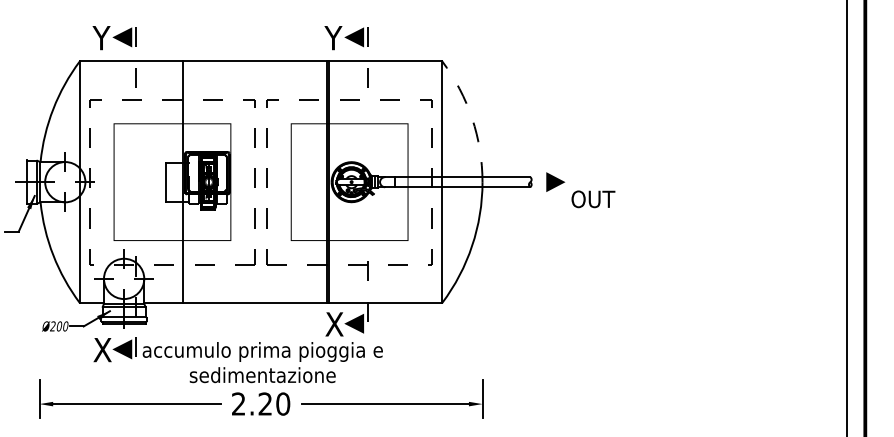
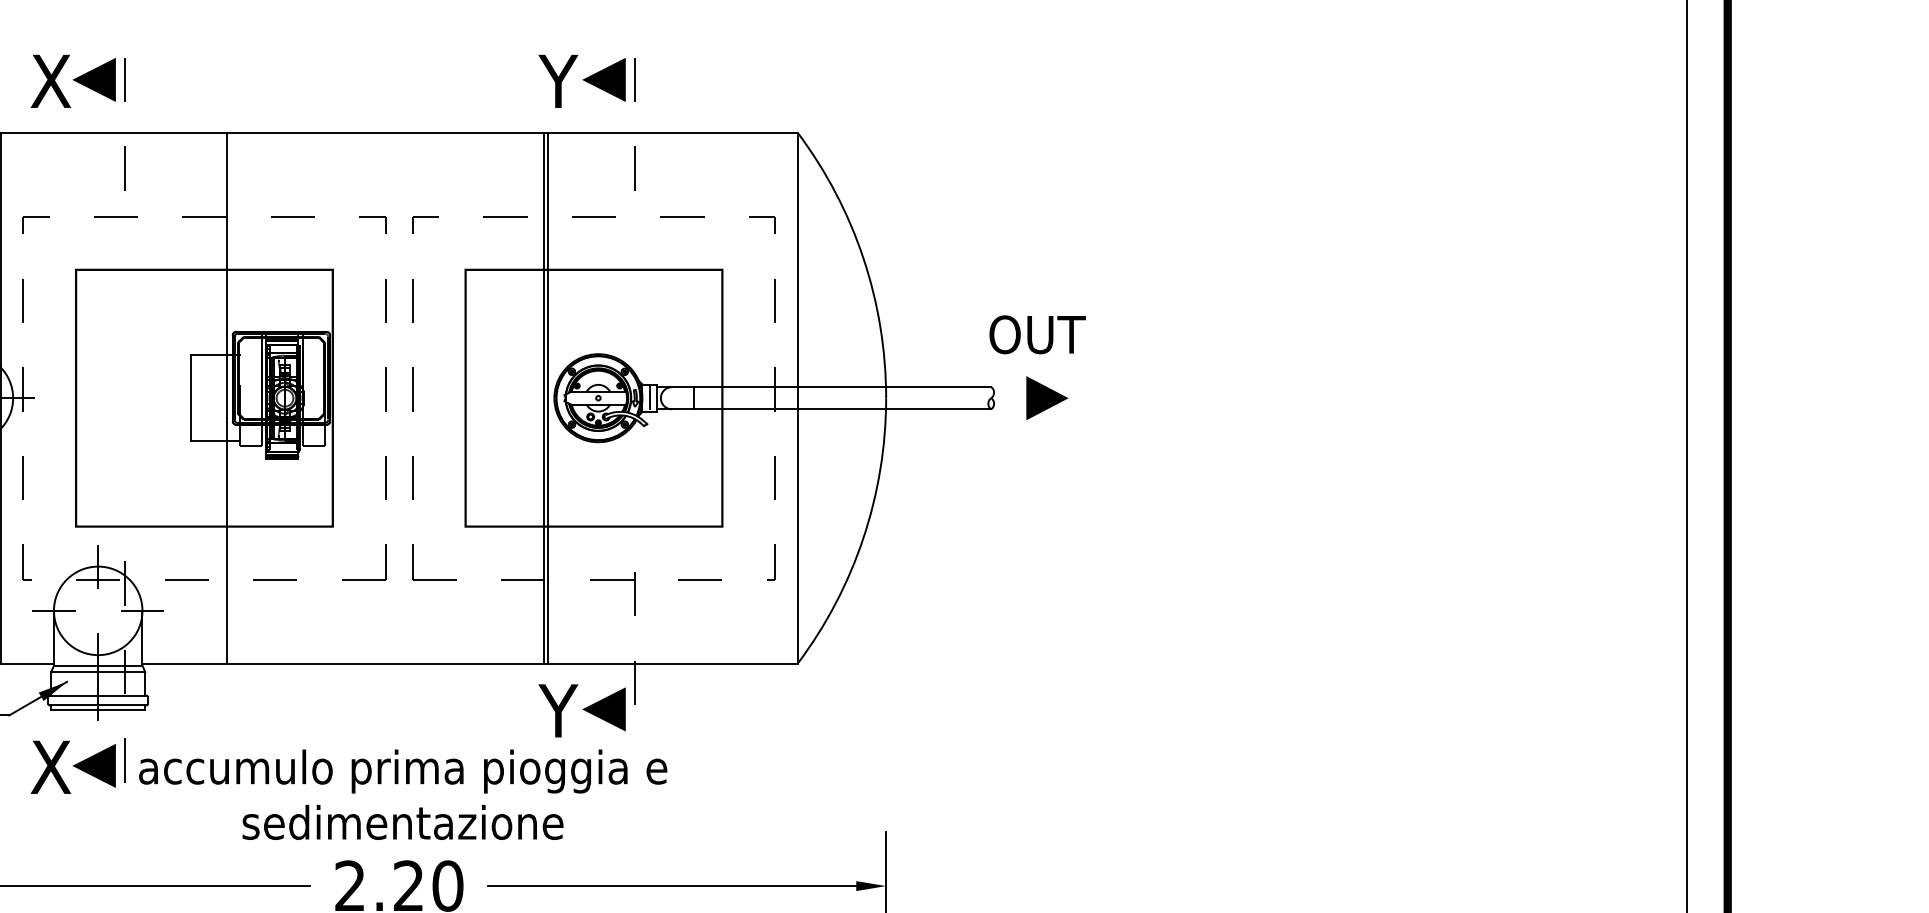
text: (101, 38) -> (48, 82), Y -> X
arc: (472, 118) -> (864, 258), dashed -> solid
text: (593, 199) -> (1037, 335), moved
text: (333, 324) -> (558, 711), X -> Y

